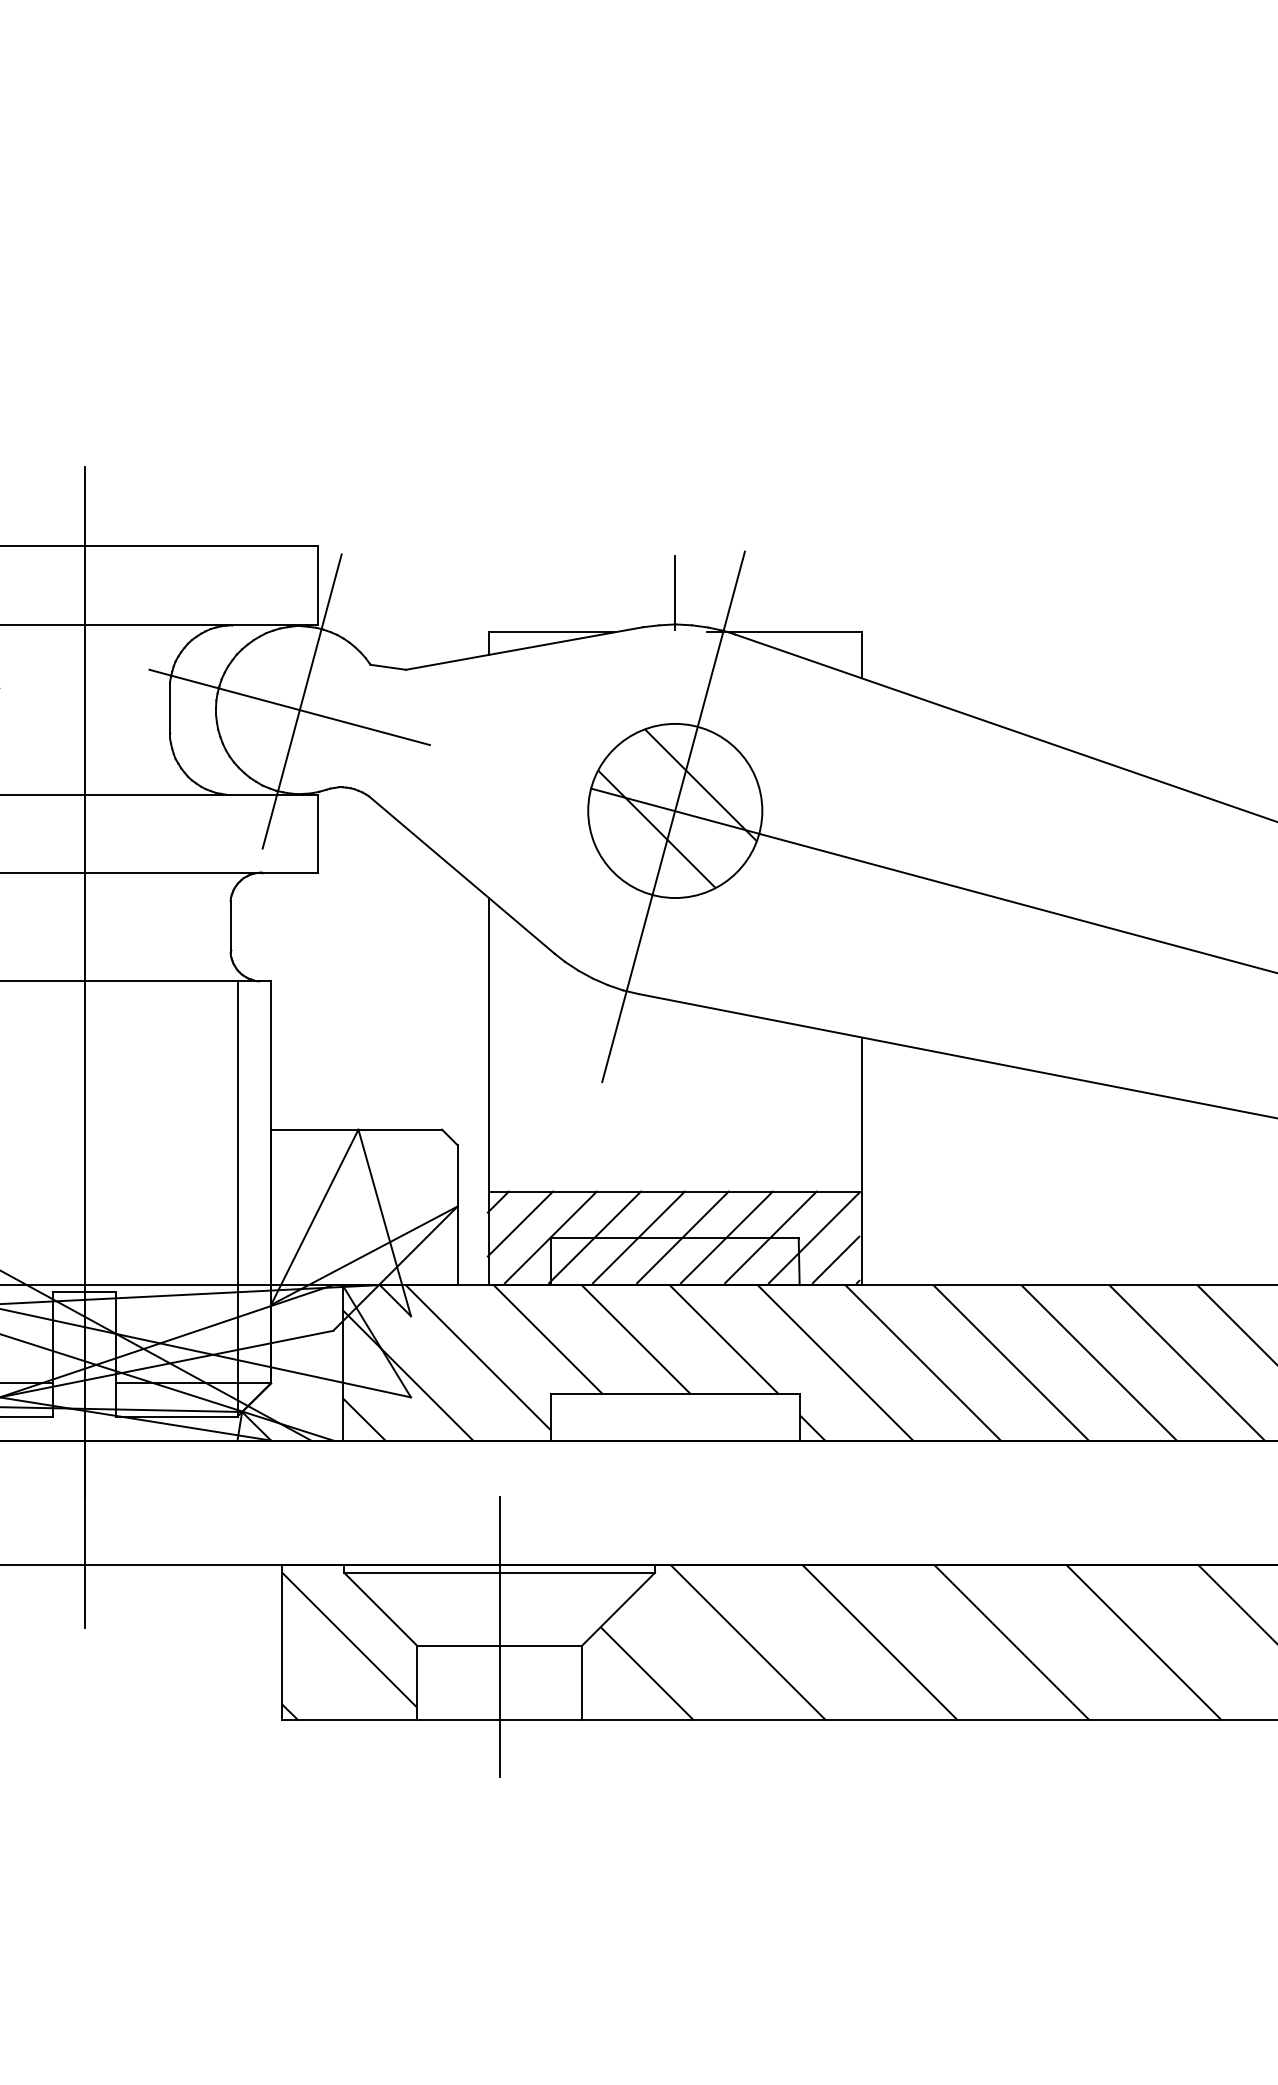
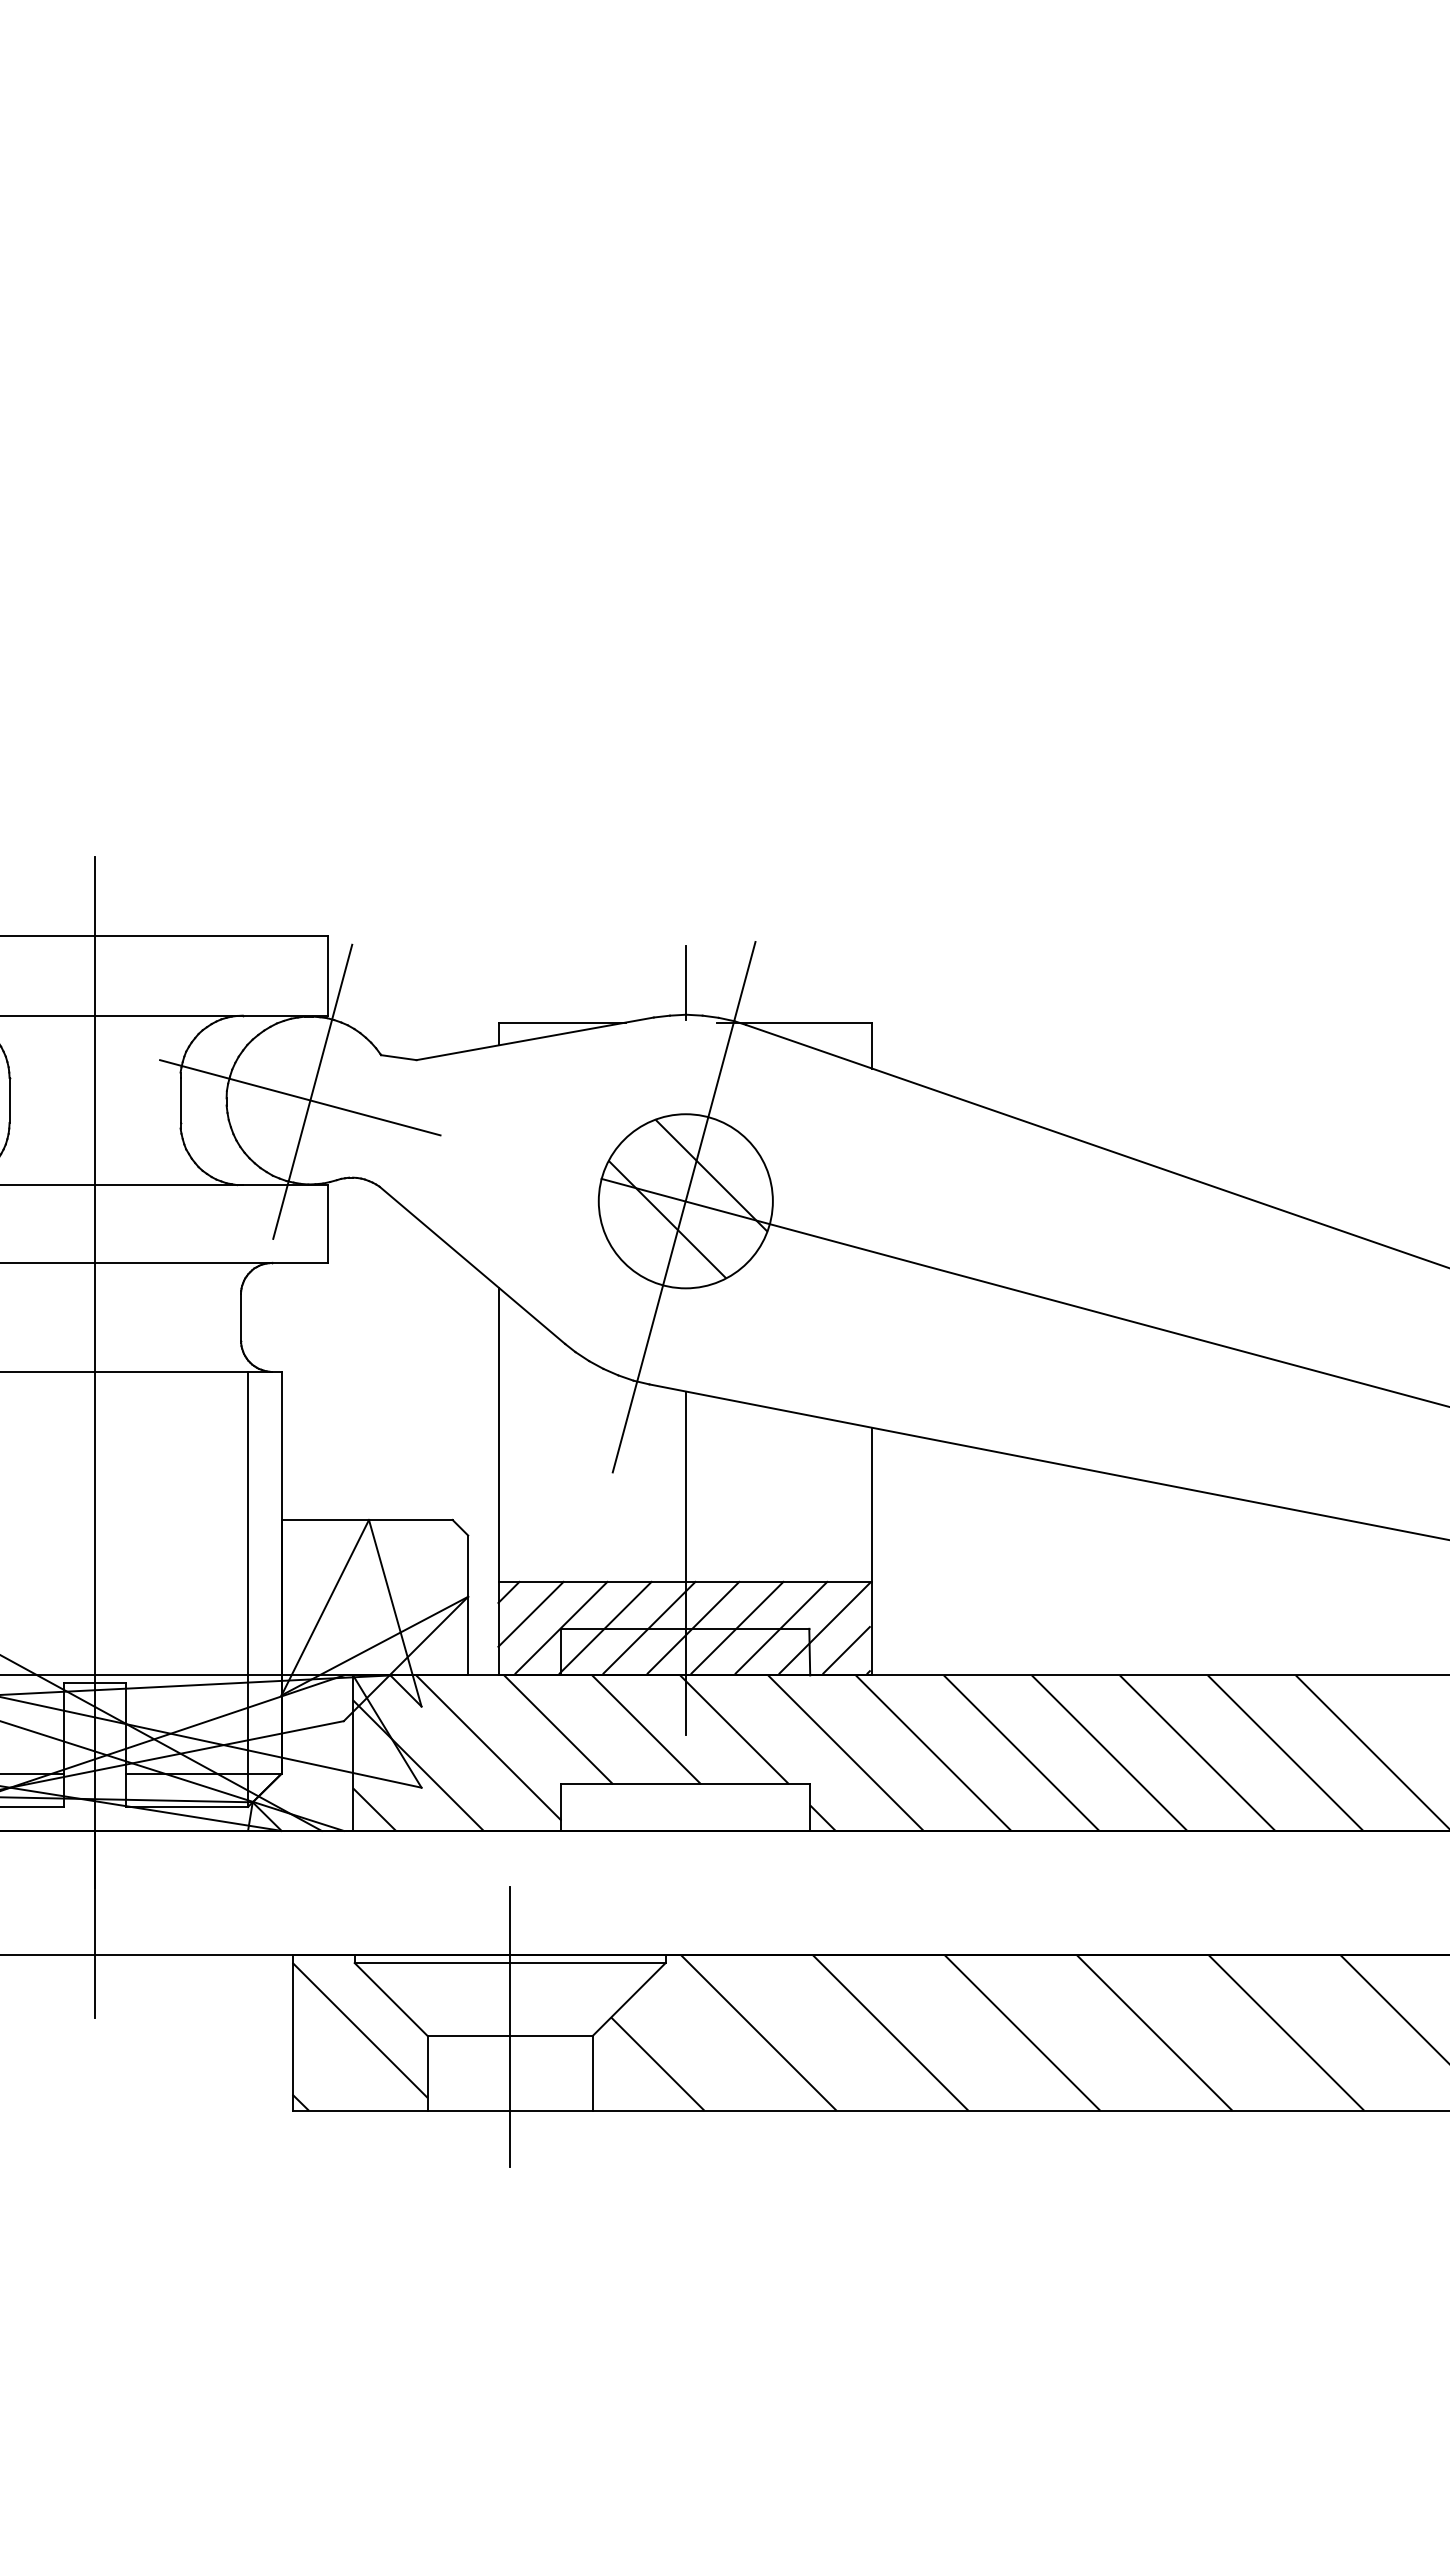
line: (674, 1173) -> (685, 1563), added

